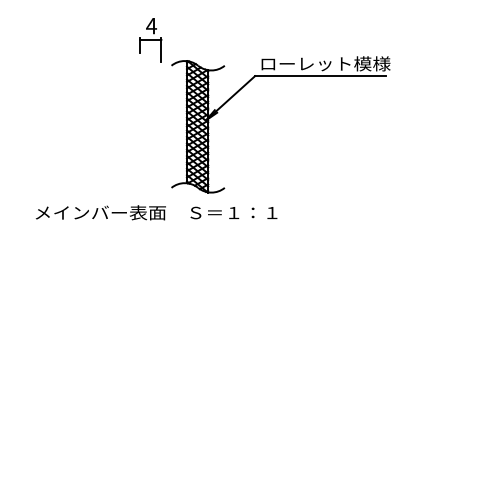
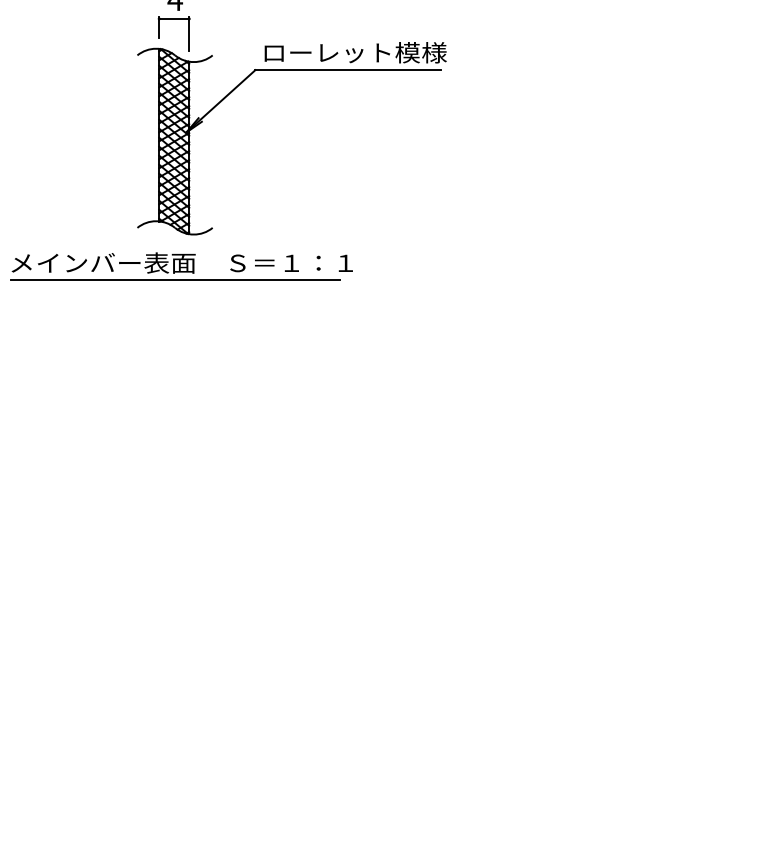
part: (280, 76) -> (291, 70), moved
line: (151, 225) -> (174, 280), added

